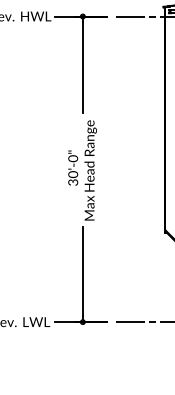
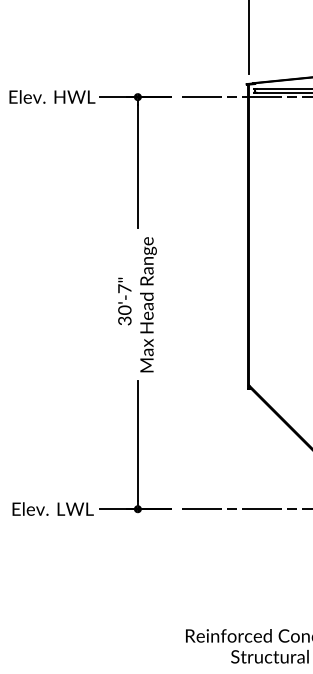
text: (72, 158) -> (124, 288), 30'-0" -> 30'-7"

